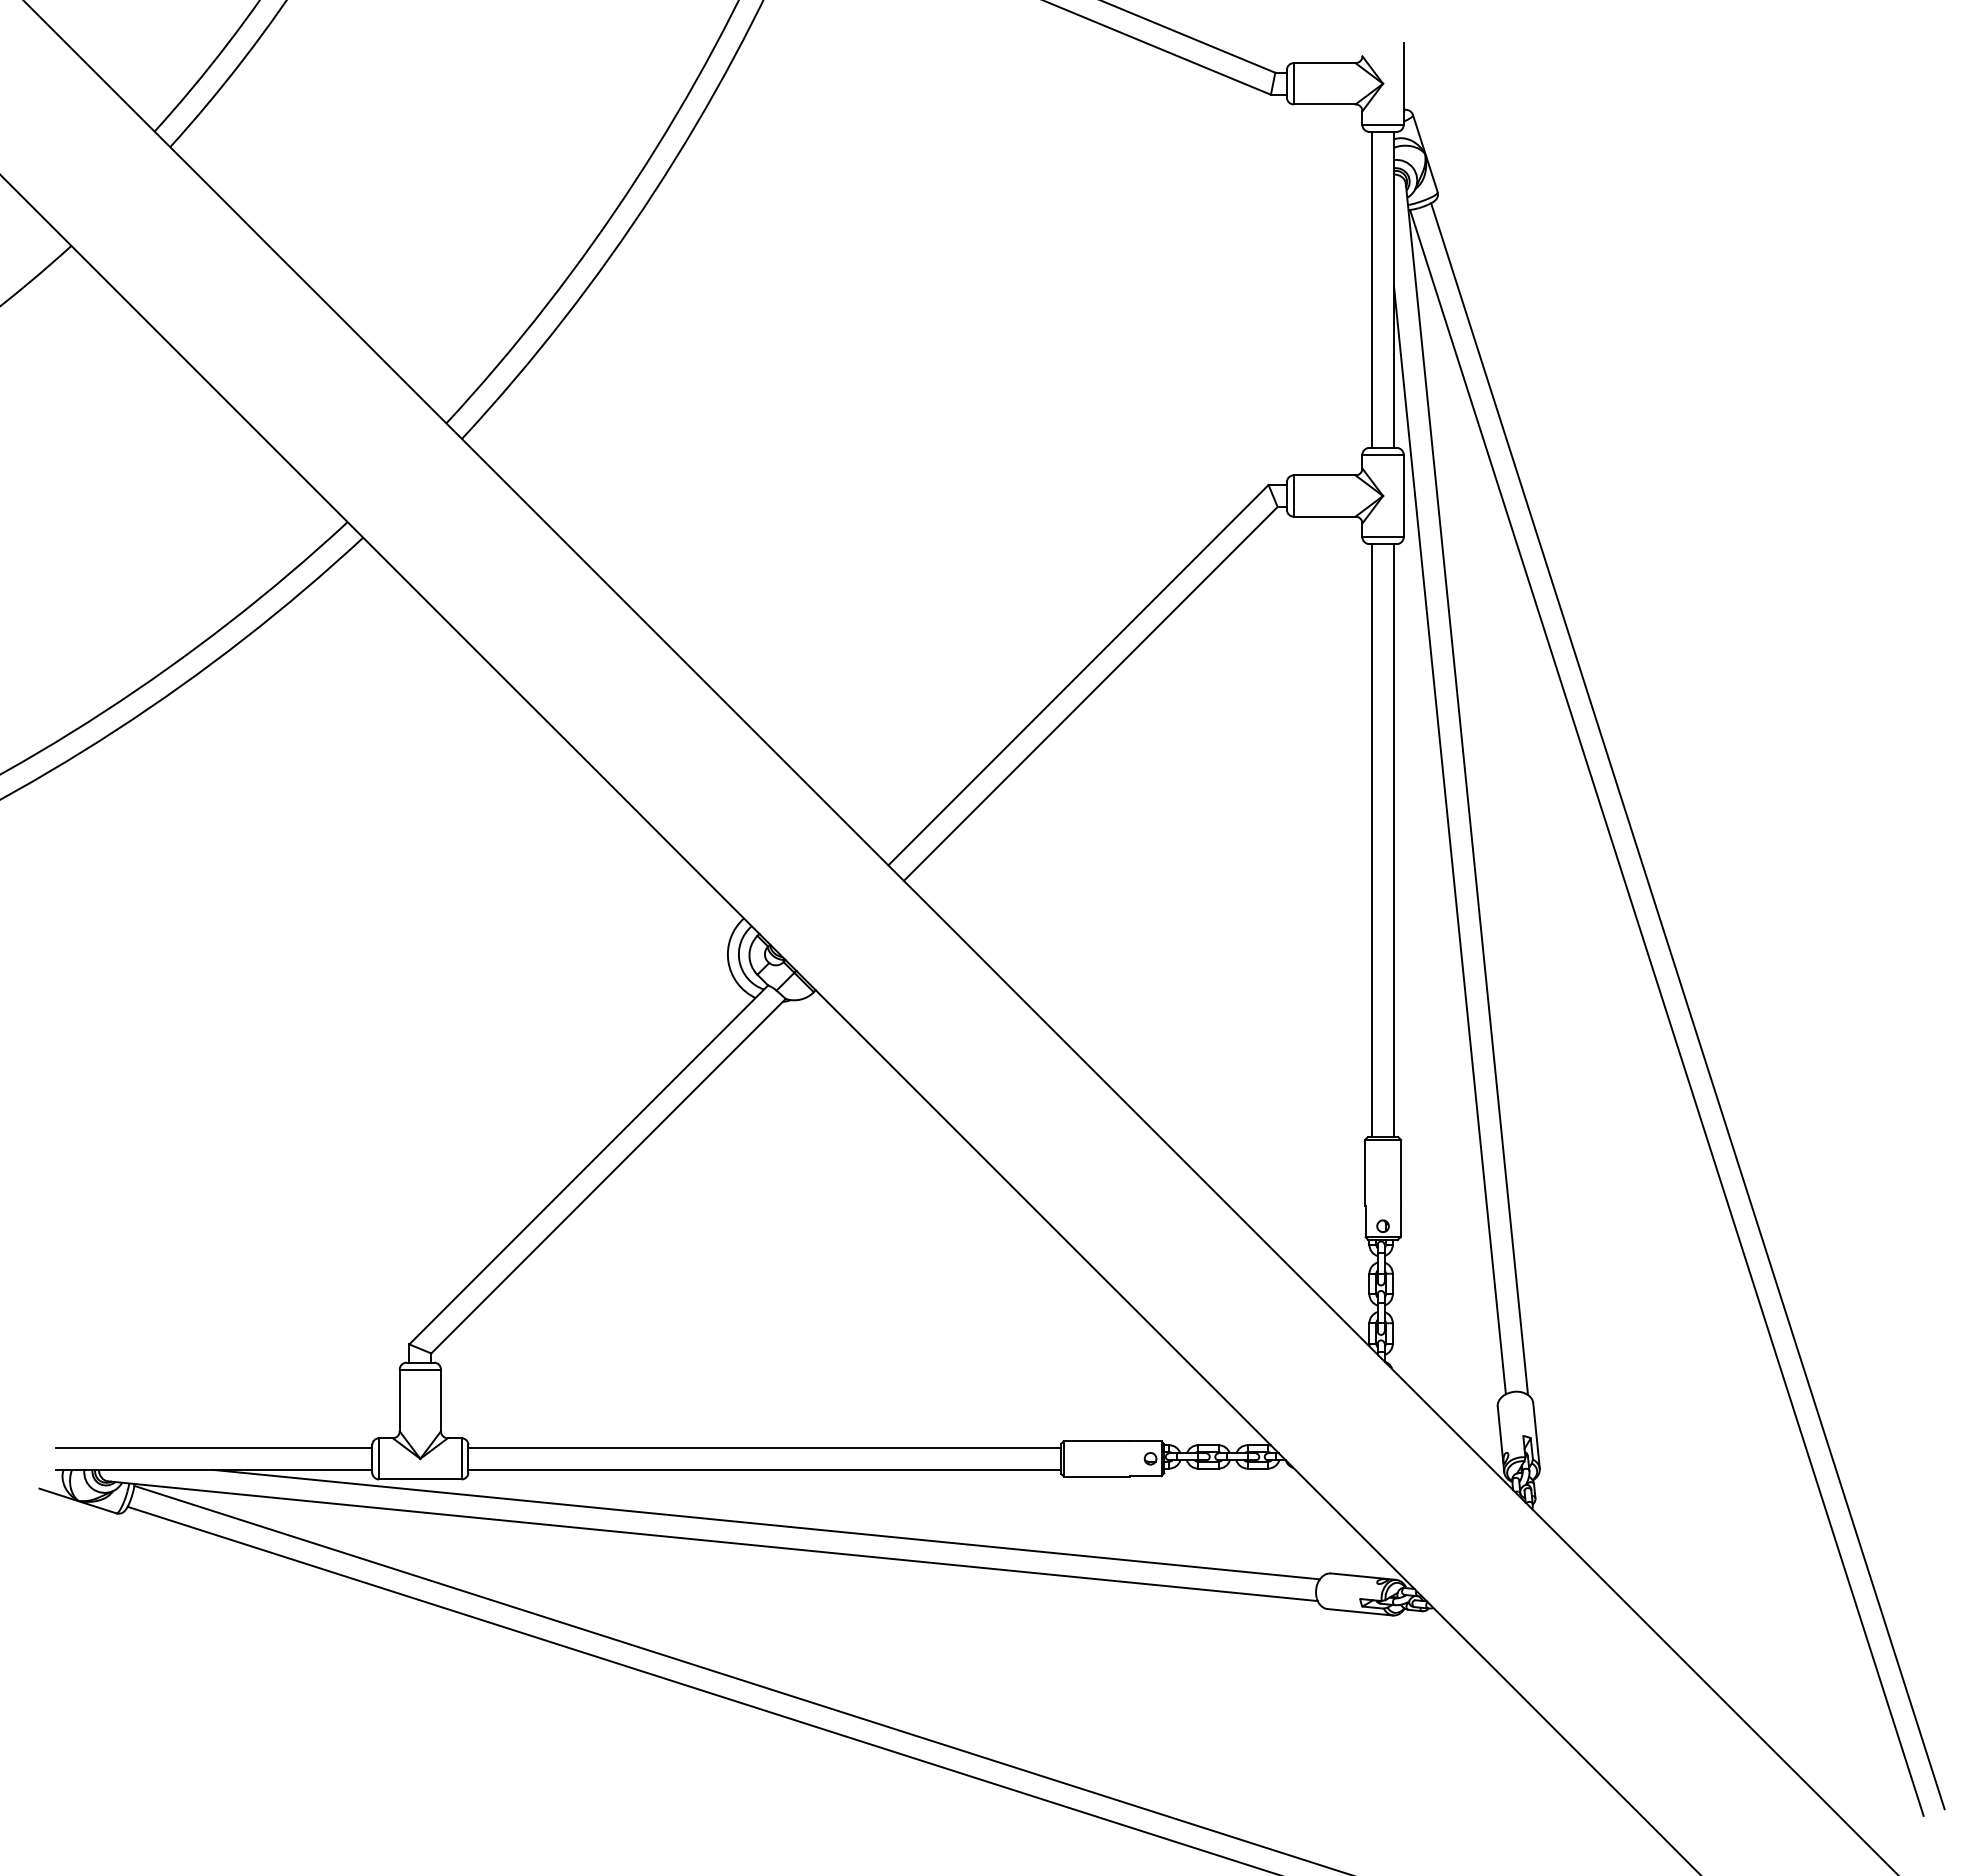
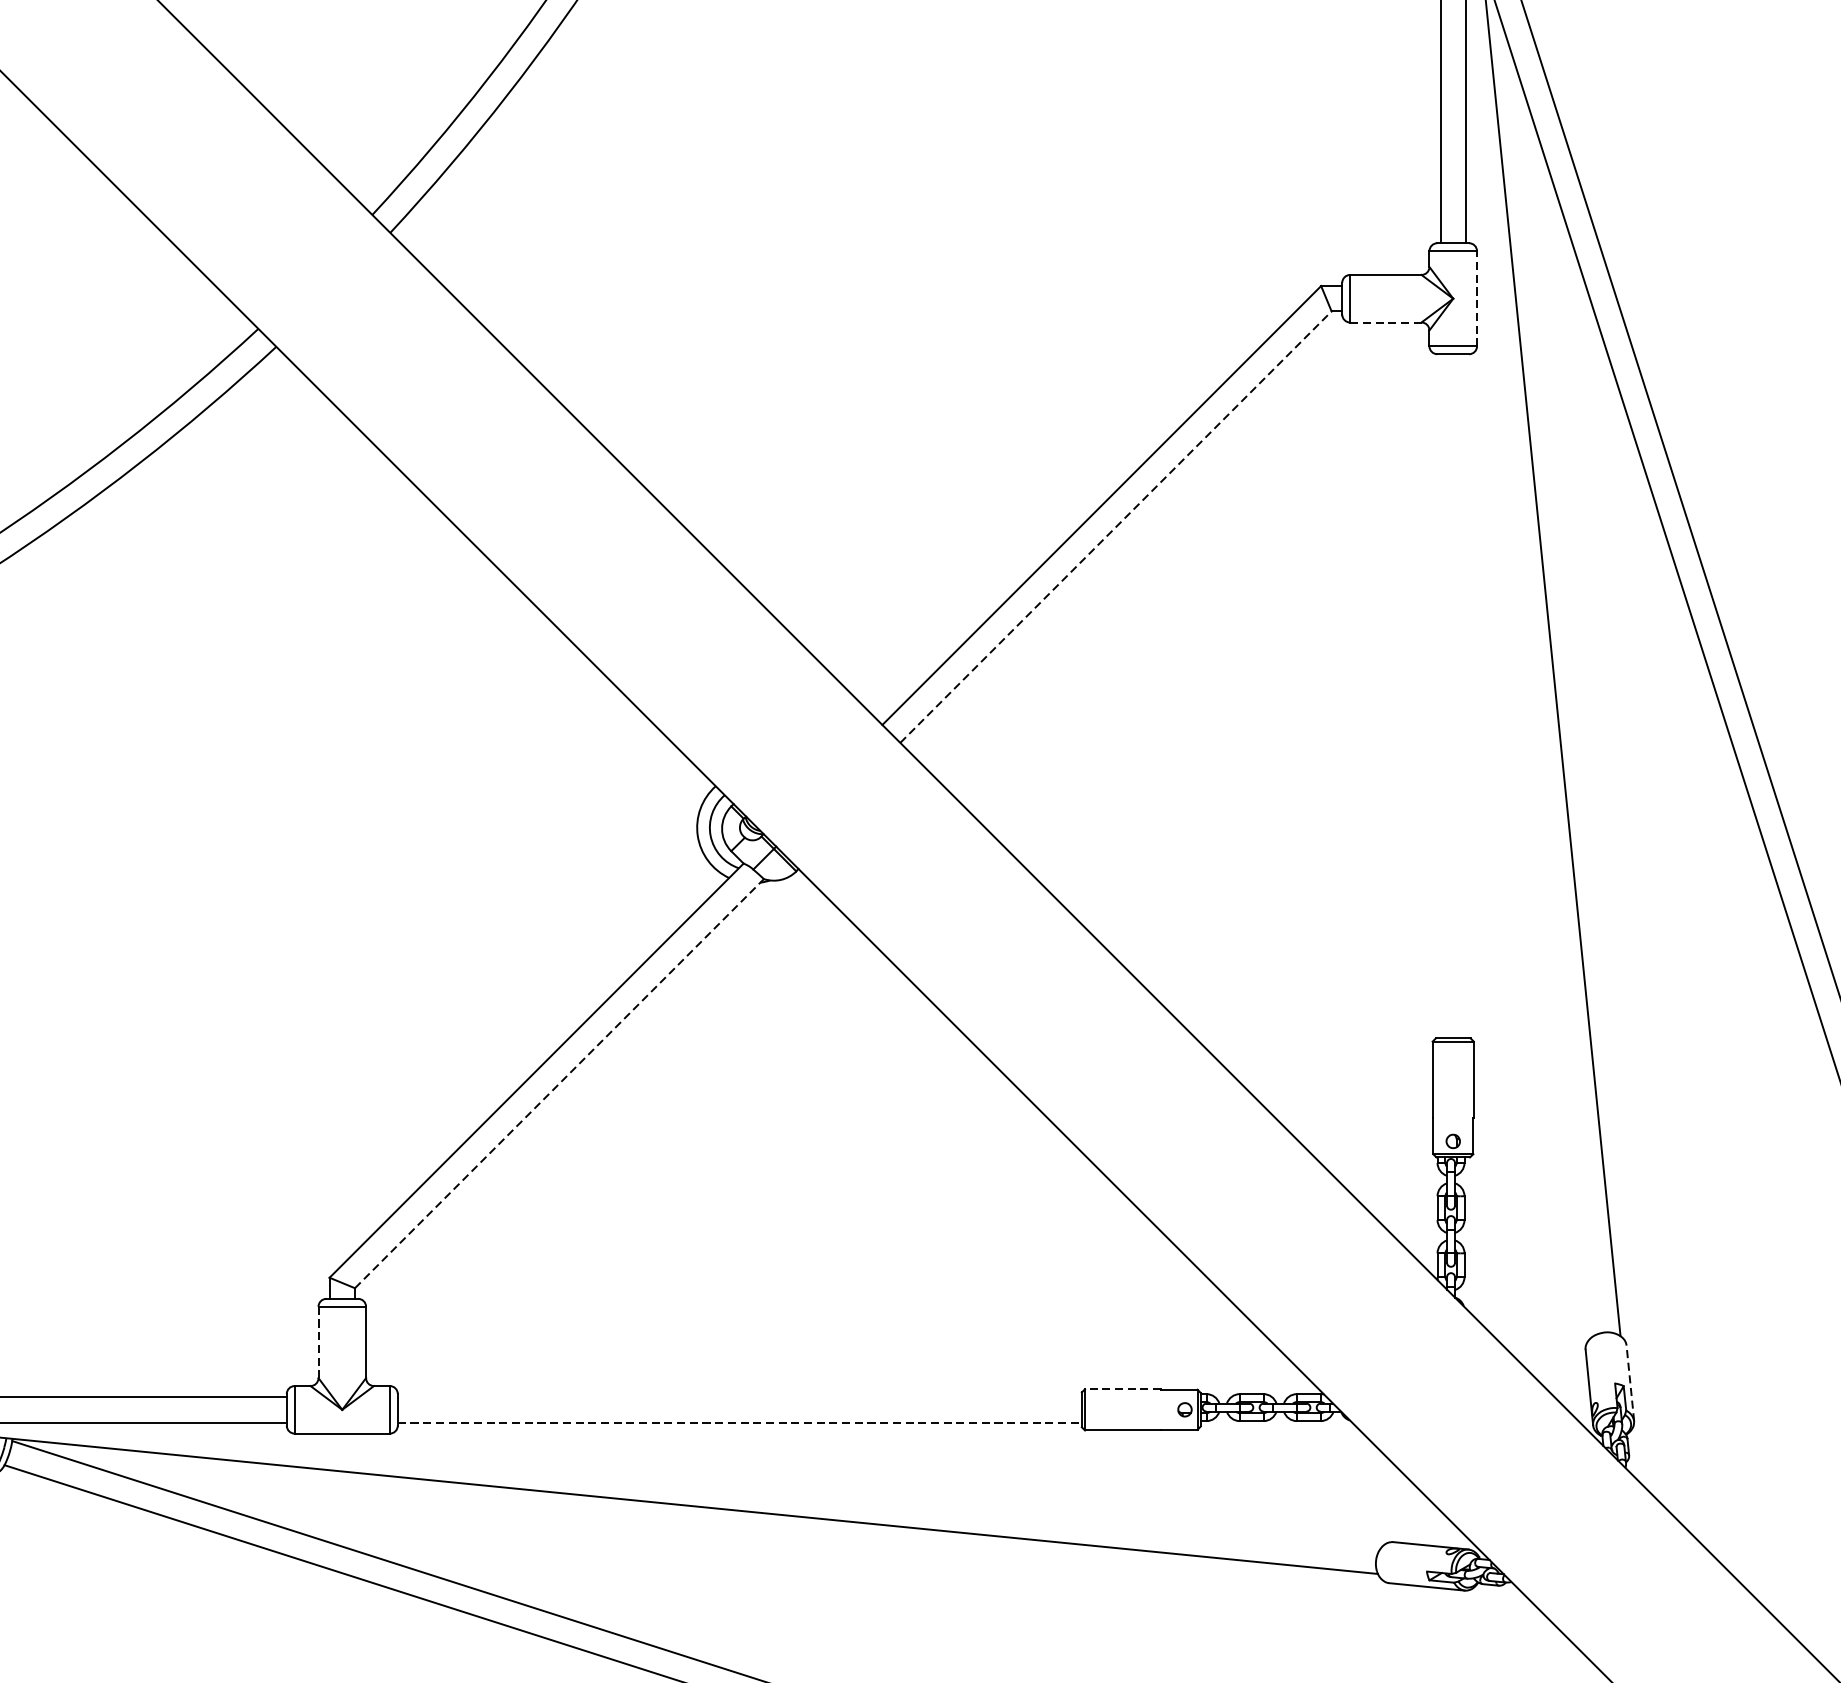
line: (1403, 495) -> (1476, 298), solid -> dashed
line: (1324, 516) -> (1385, 322), solid -> dashed
line: (1091, 693) -> (1116, 526), solid -> dashed
line: (1372, 840) -> (1441, 696), removed
line: (1394, 840) -> (1466, 696), removed
line: (1449, 840) -> (1529, 696), removed
line: (608, 1176) -> (559, 1084), solid -> dashed
line: (399, 1400) -> (318, 1342), solid -> dashed
line: (1536, 1435) -> (1630, 1382), solid -> dashed
line: (1096, 1440) -> (1122, 1388), solid -> dashed
line: (764, 1447) -> (739, 1396), removed
line: (765, 1469) -> (740, 1422), solid -> dashed
line: (765, 1524) -> (740, 1485), removed

